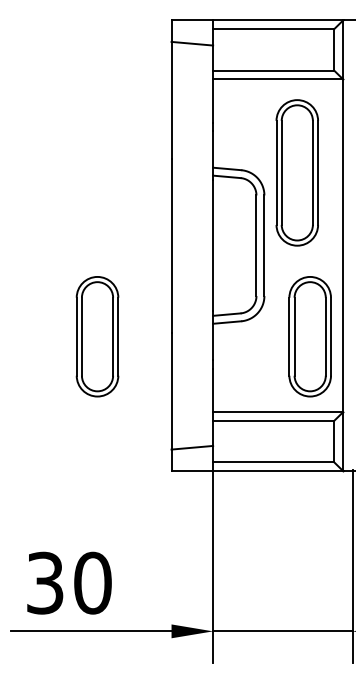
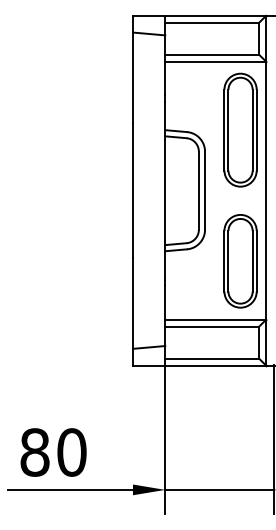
part: (297, 172) -> (240, 129), moved
part: (97, 336) -> (75, 261), removed
text: (44, 583) -> (34, 452), 30 -> 80

